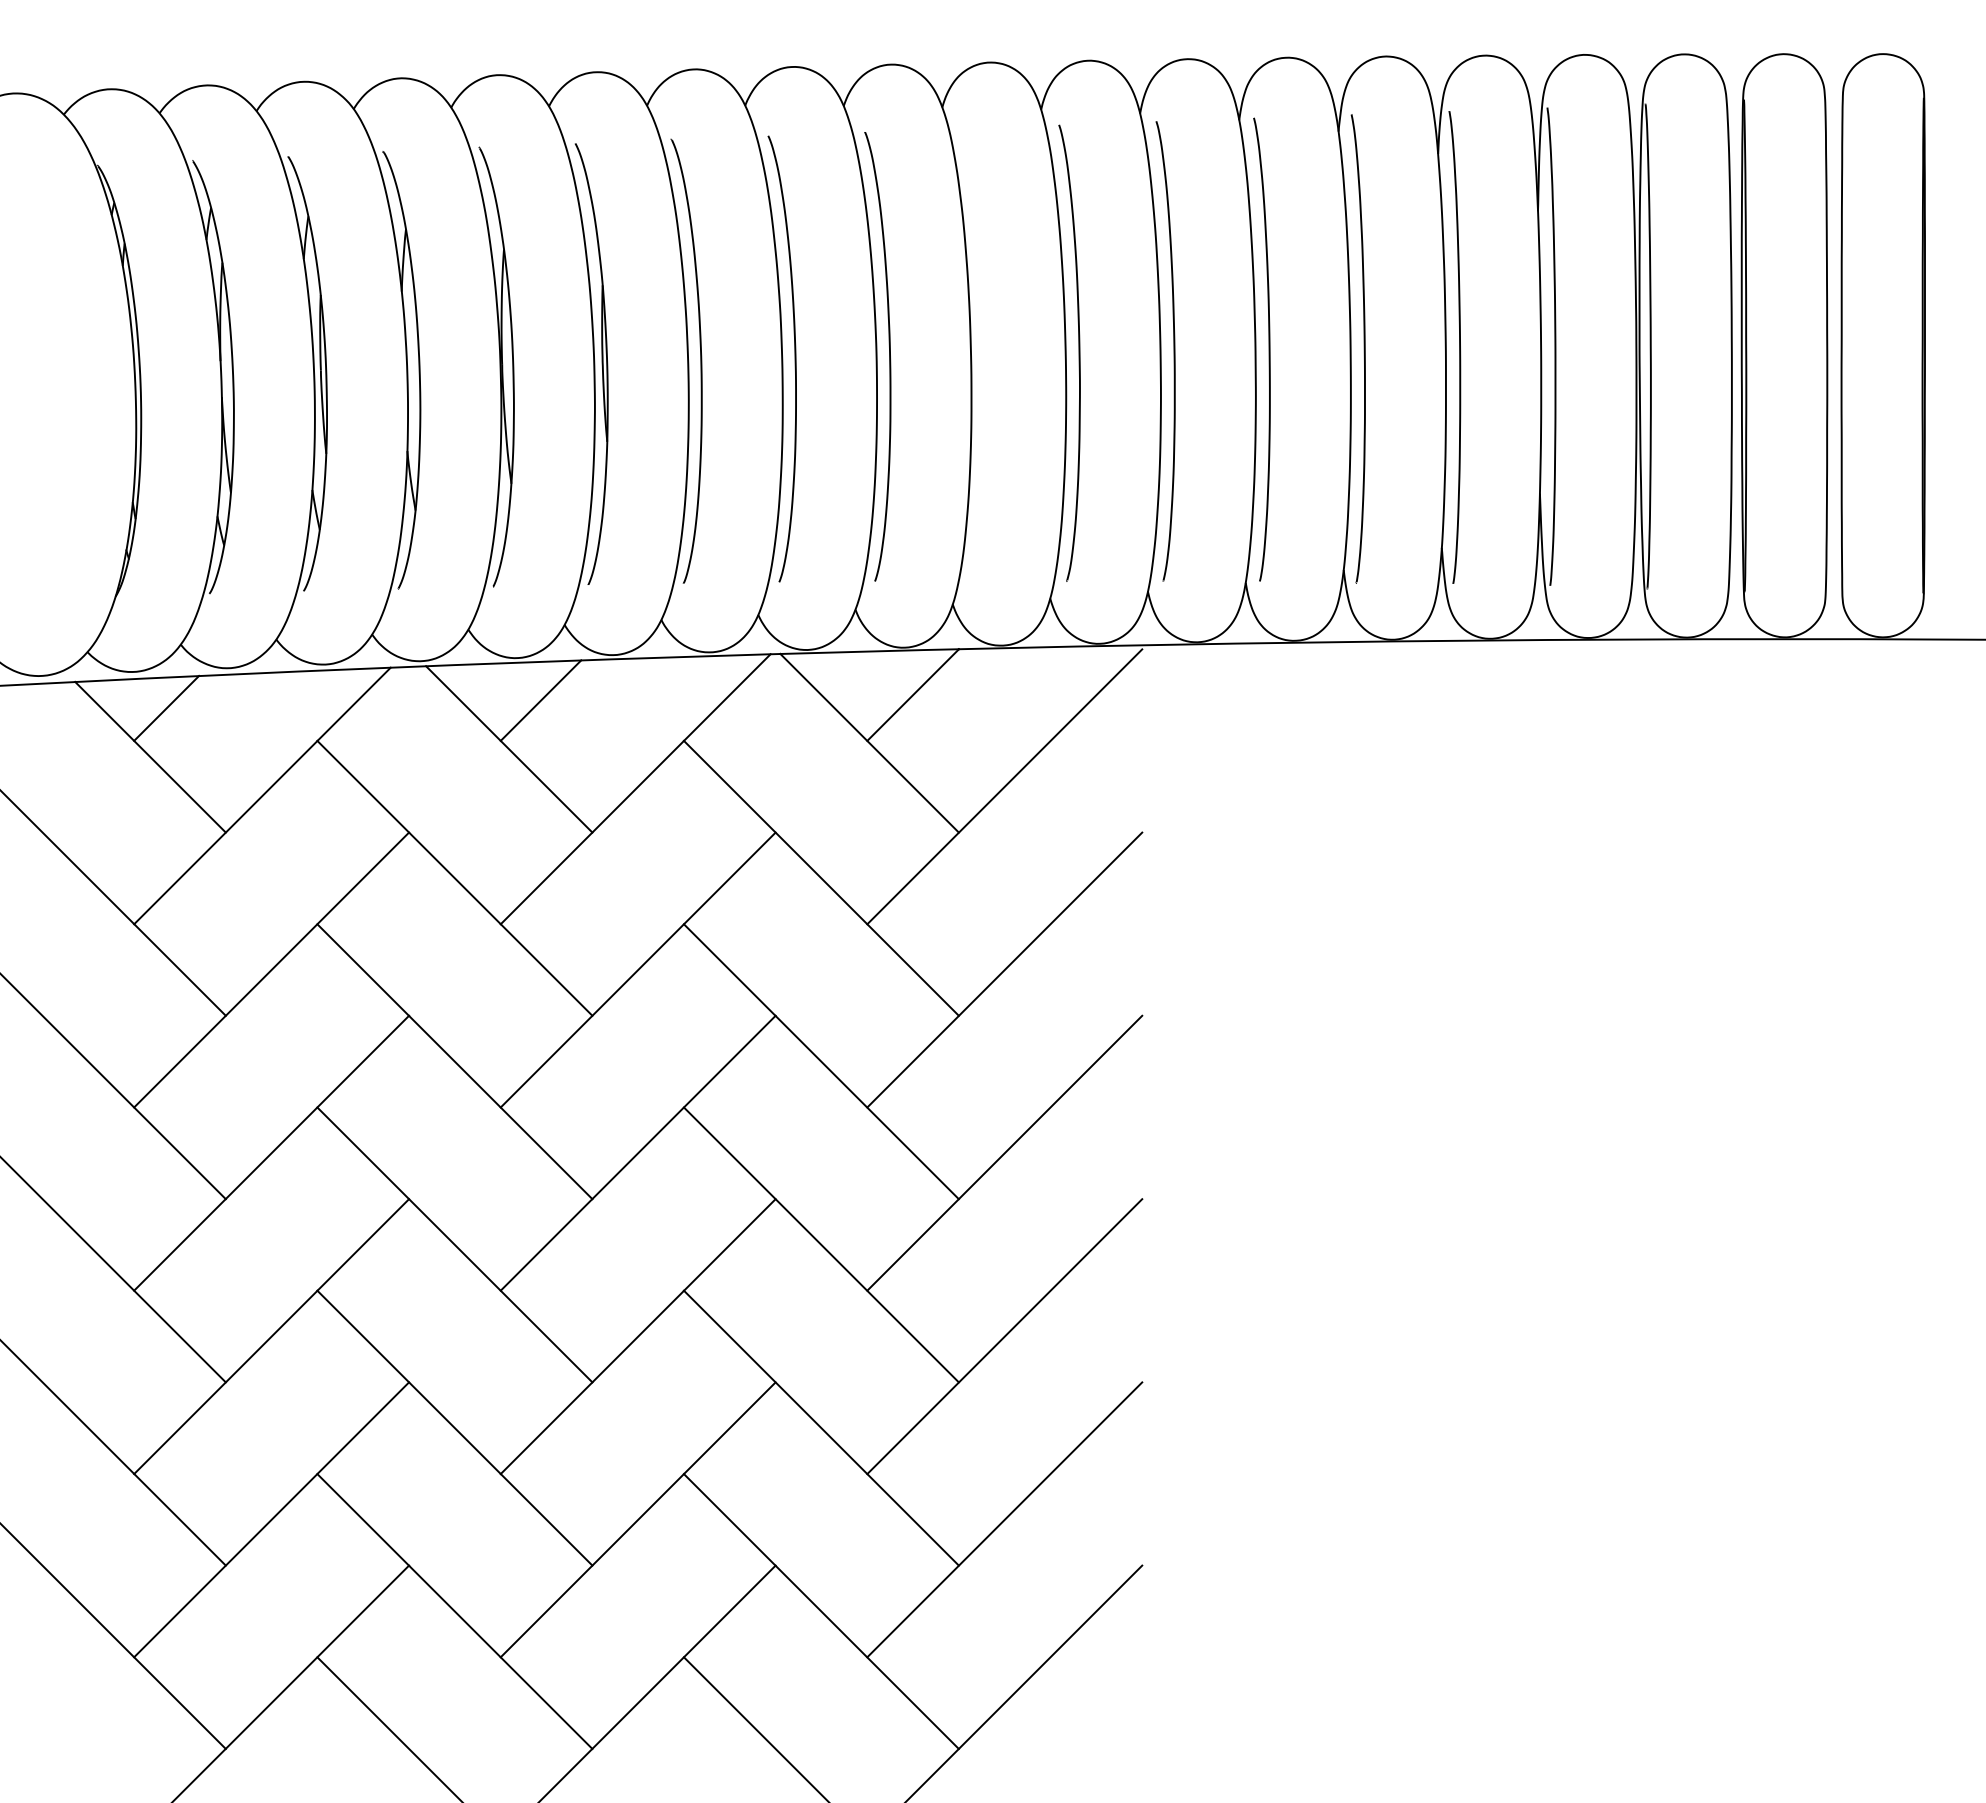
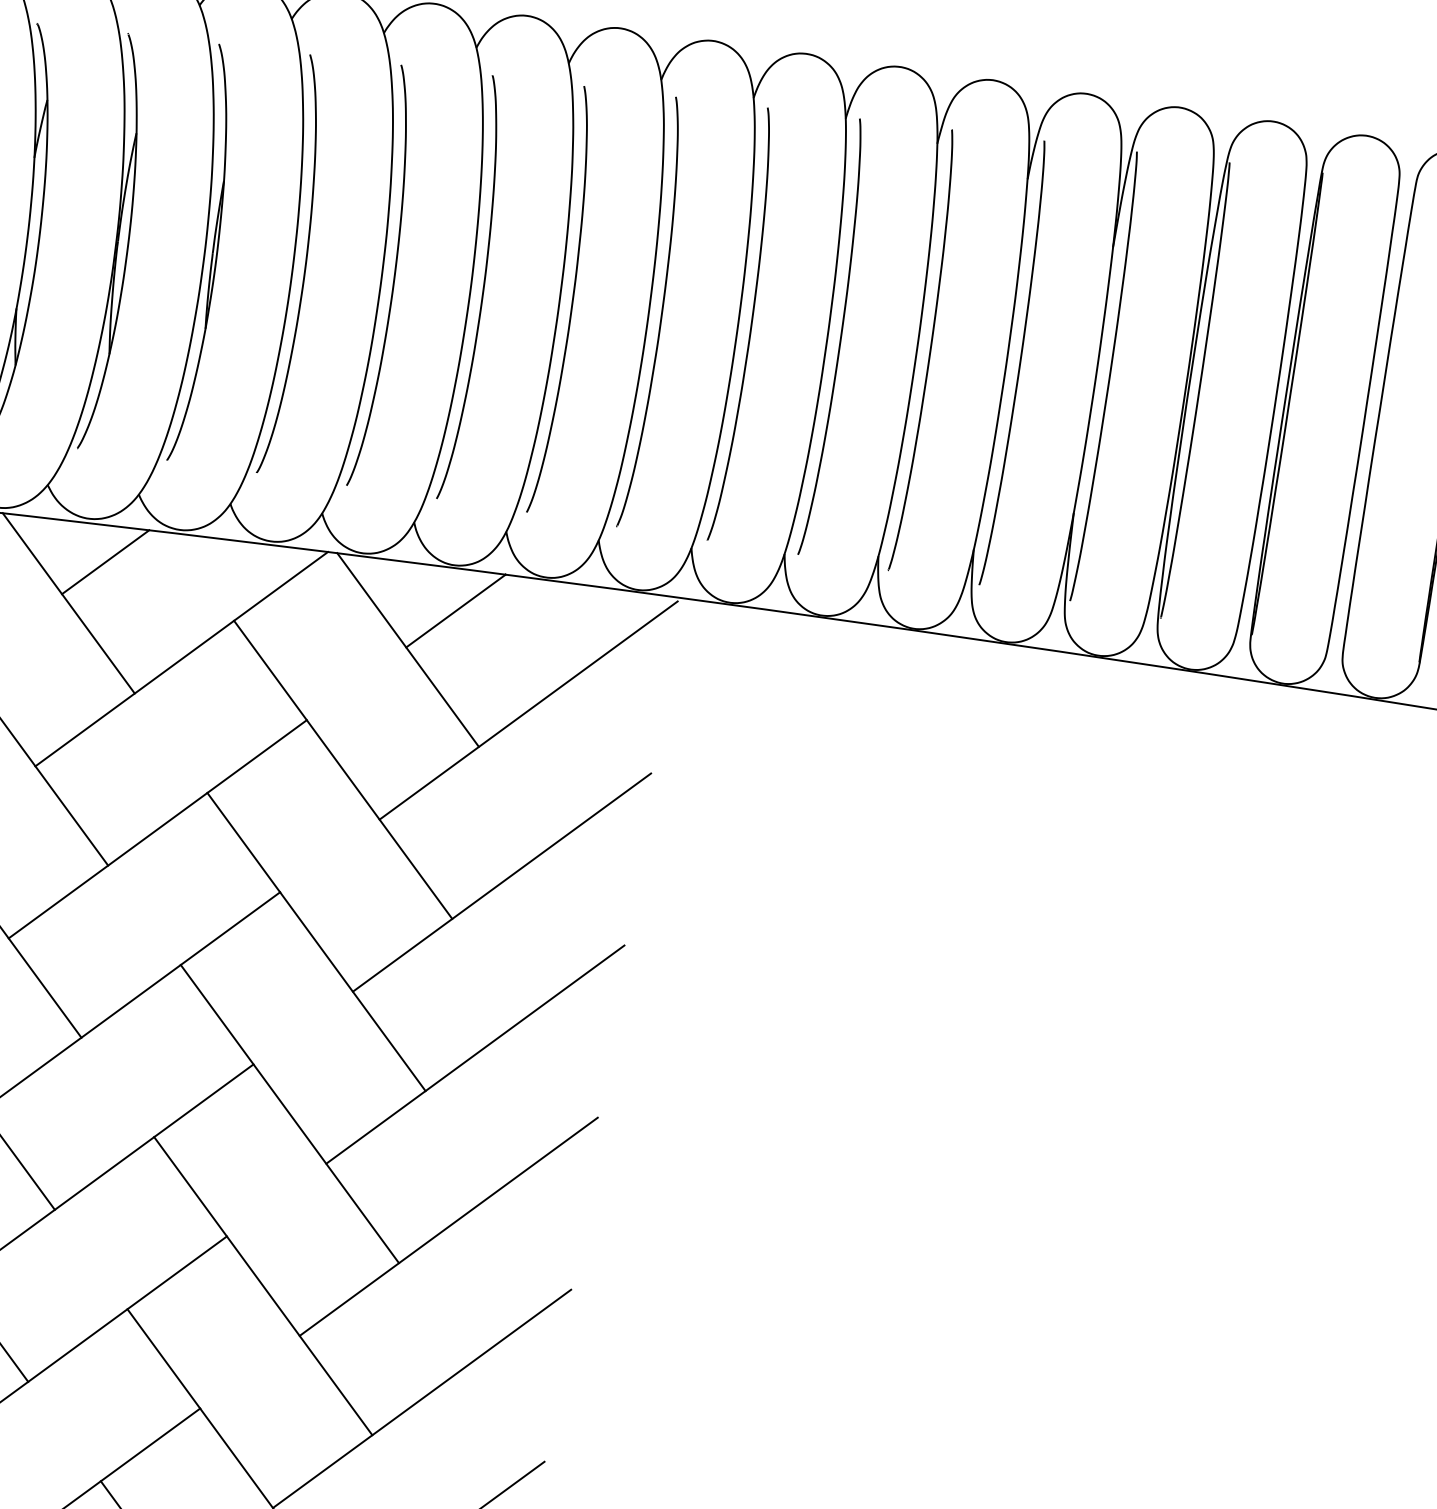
curve: (983, 354) -> (571, 301), added

